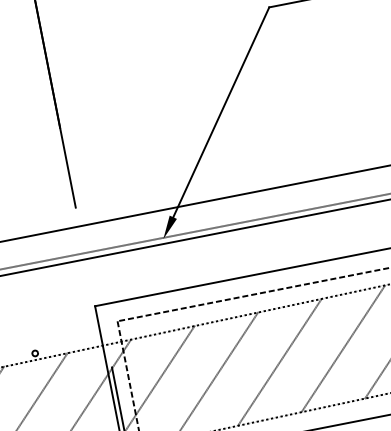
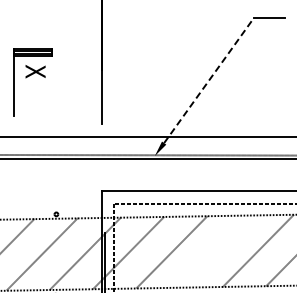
line: (220, 112) -> (208, 80), solid -> dashed
line: (278, 362) -> (214, 251), removed

